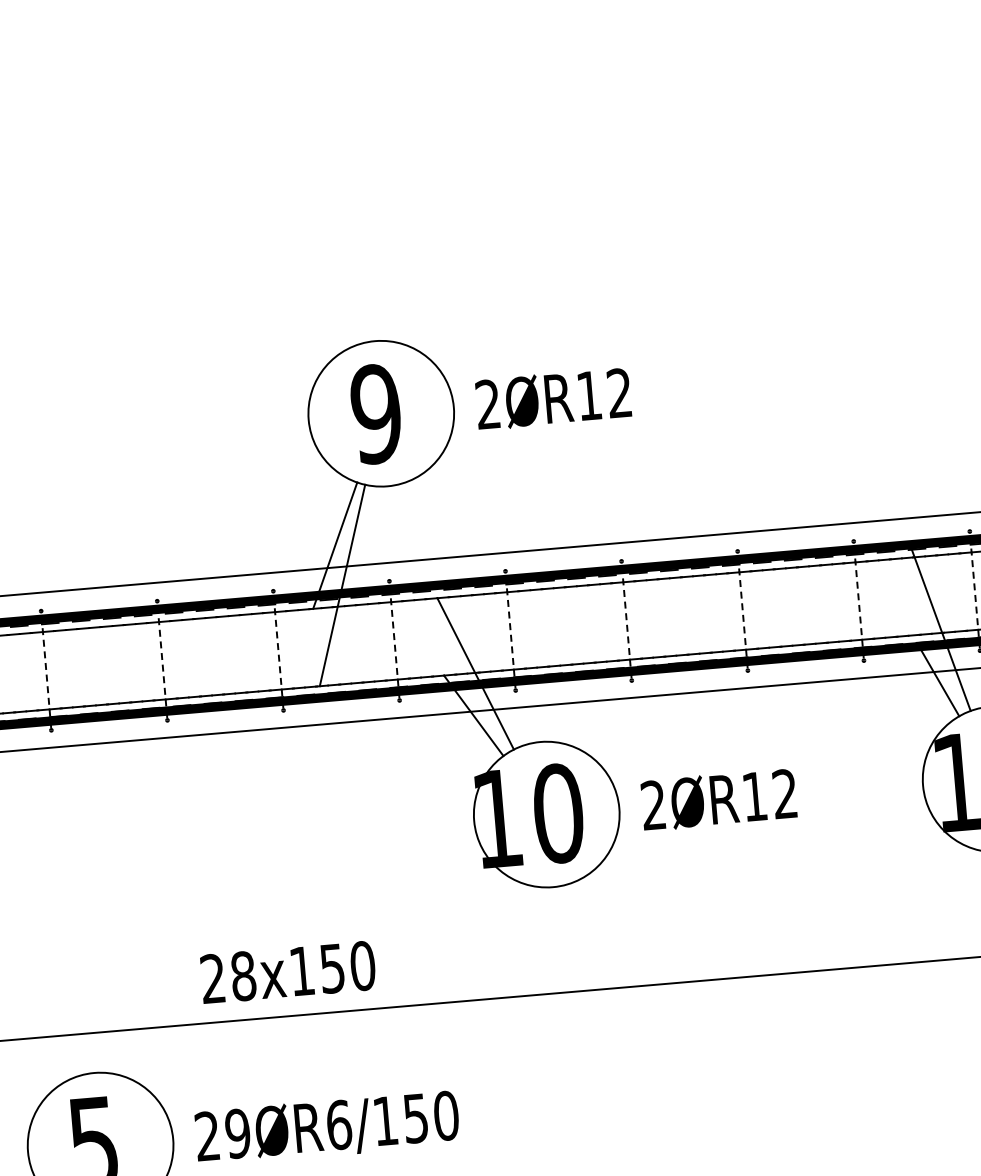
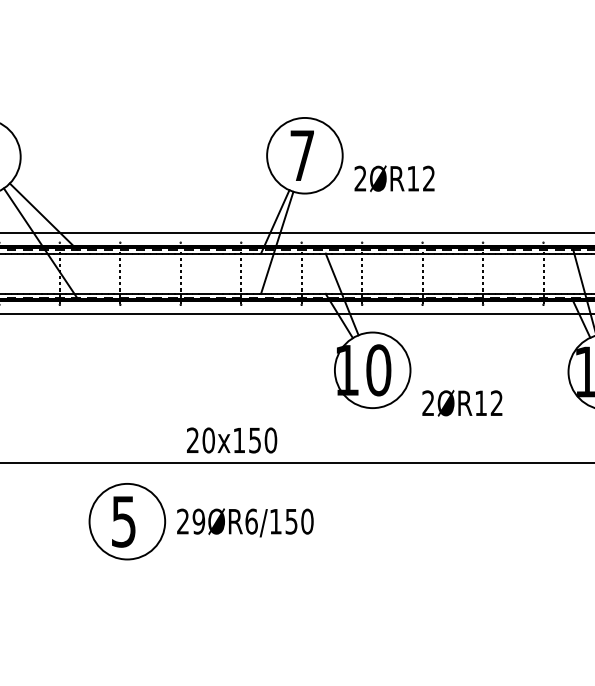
text: (553, 398) -> (394, 178), moved
text: (374, 413) -> (301, 155), 9 -> 7
text: (719, 800) -> (462, 403), moved
text: (243, 976) -> (208, 440), 28x150 -> 20x150

